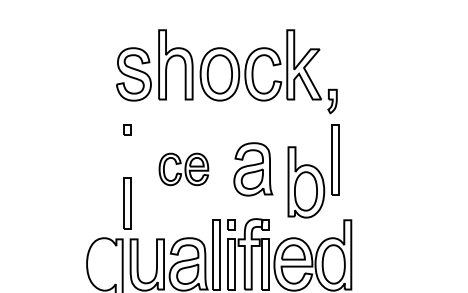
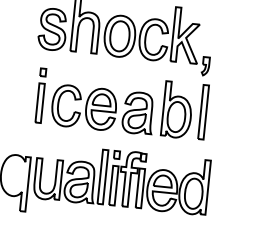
part: (183, 169) -> (83, 107), size x1.67
part: (306, 182) -> (177, 110), moved
part: (127, 203) -> (40, 103), moved

